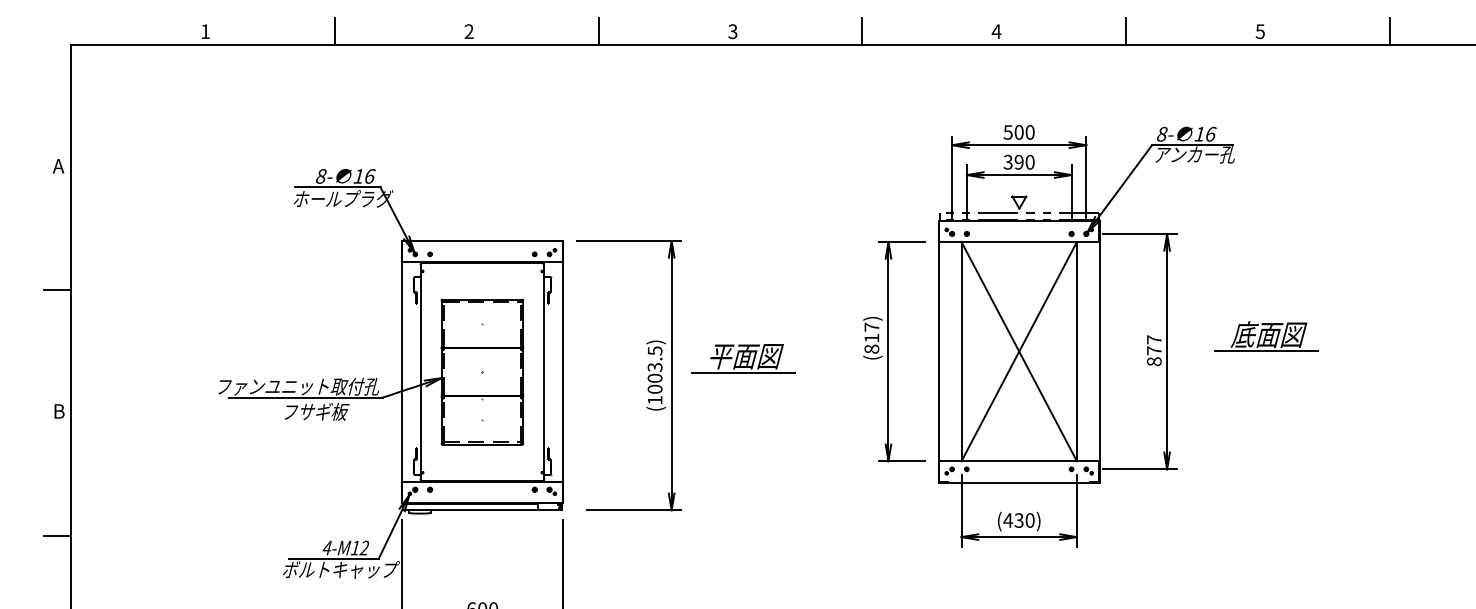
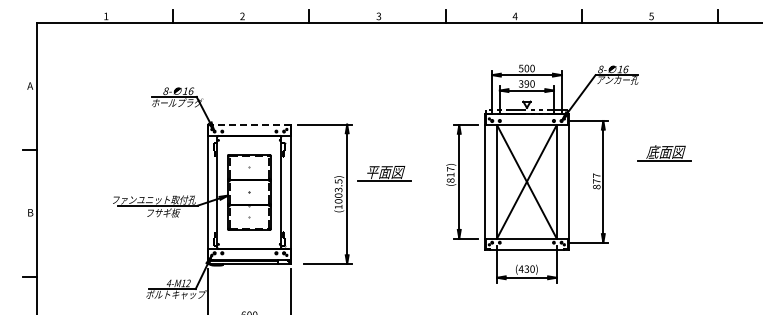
line: (482, 240) -> (249, 124), solid -> dashed
part: (1266, 337) -> (664, 153), moved
part: (743, 358) -> (384, 173), moved

